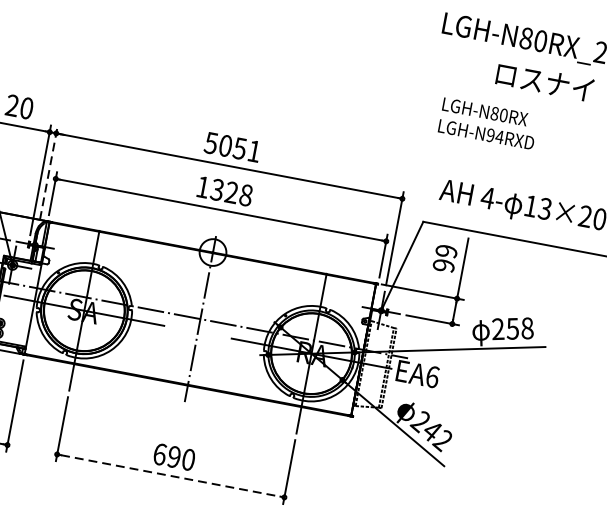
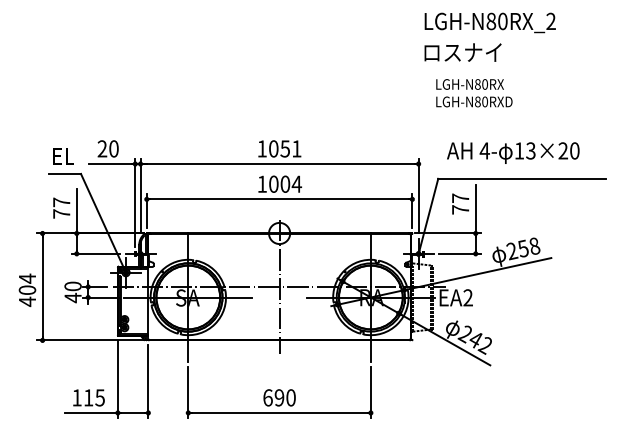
text: (544, 81) -> (462, 52), moved
text: (495, 135) -> (481, 101), LGH-N94RXD -> LGH-N80RXD
text: (210, 142) -> (261, 148), 5051 -> 1051
line: (48, 172) -> (140, 195), dashed -> solid
text: (232, 191) -> (285, 183), 1328 -> 1004
text: (445, 257) -> (460, 203), 99 -> 77
text: (433, 376) -> (468, 297), EA6 -> EA2
line: (172, 475) -> (280, 412), dashed -> solid

